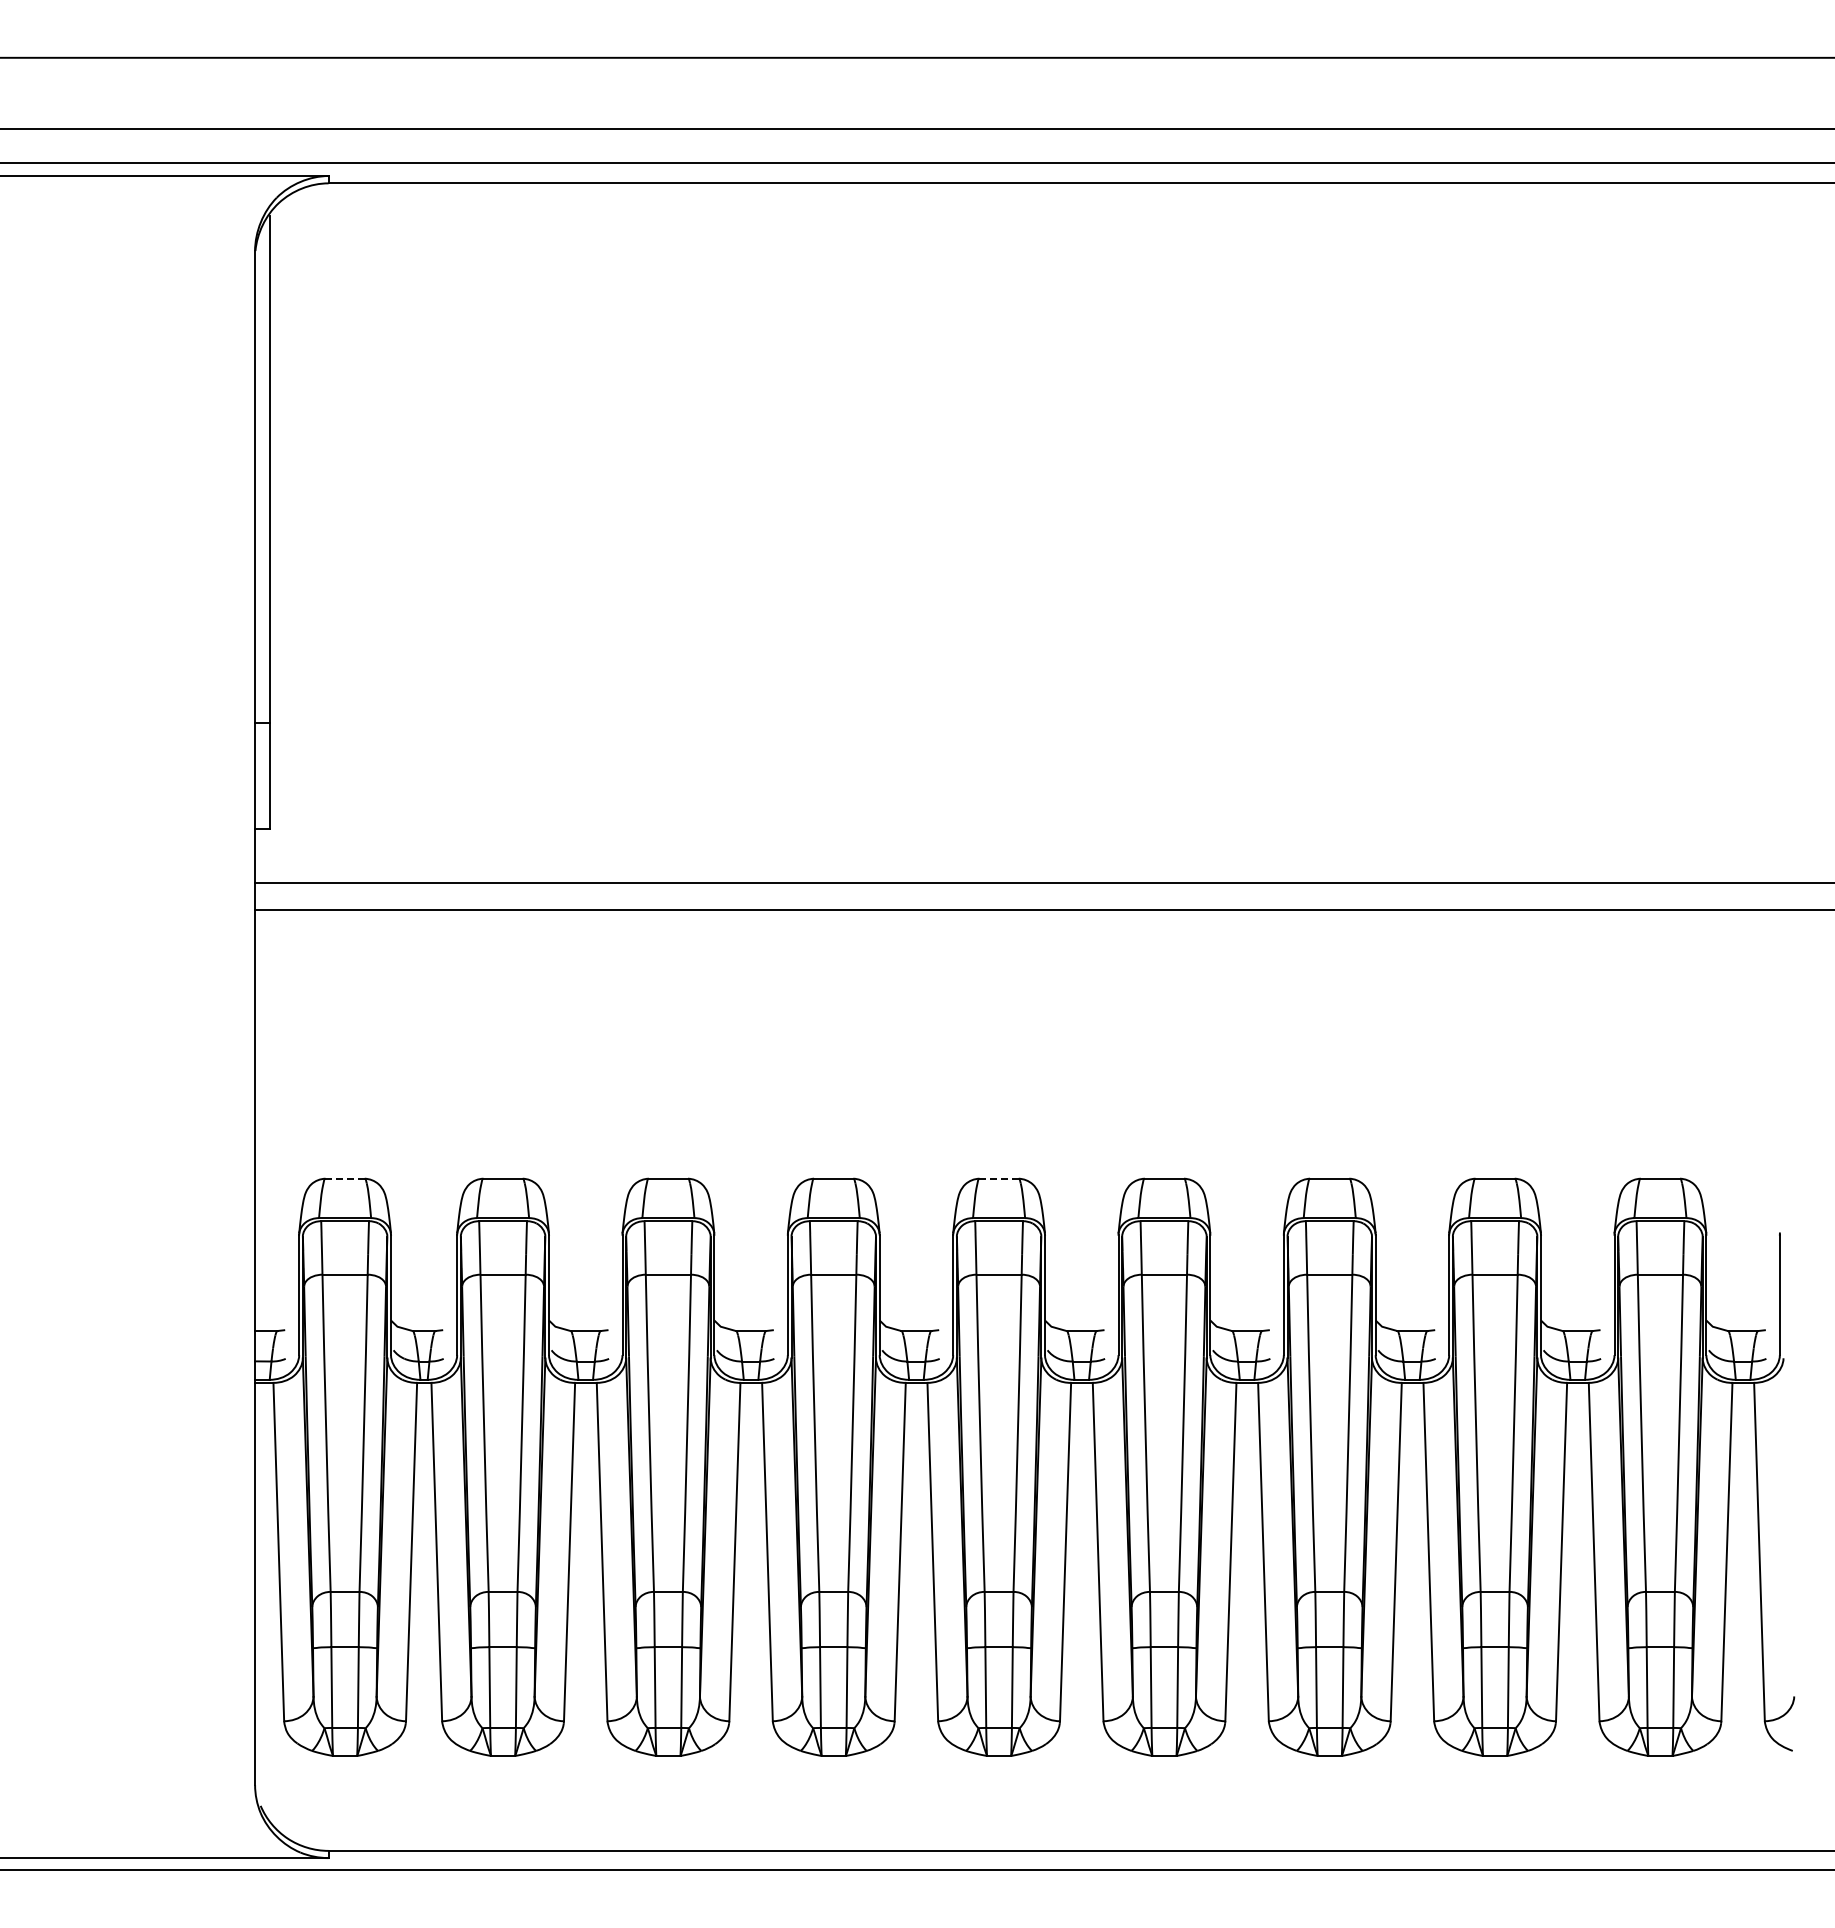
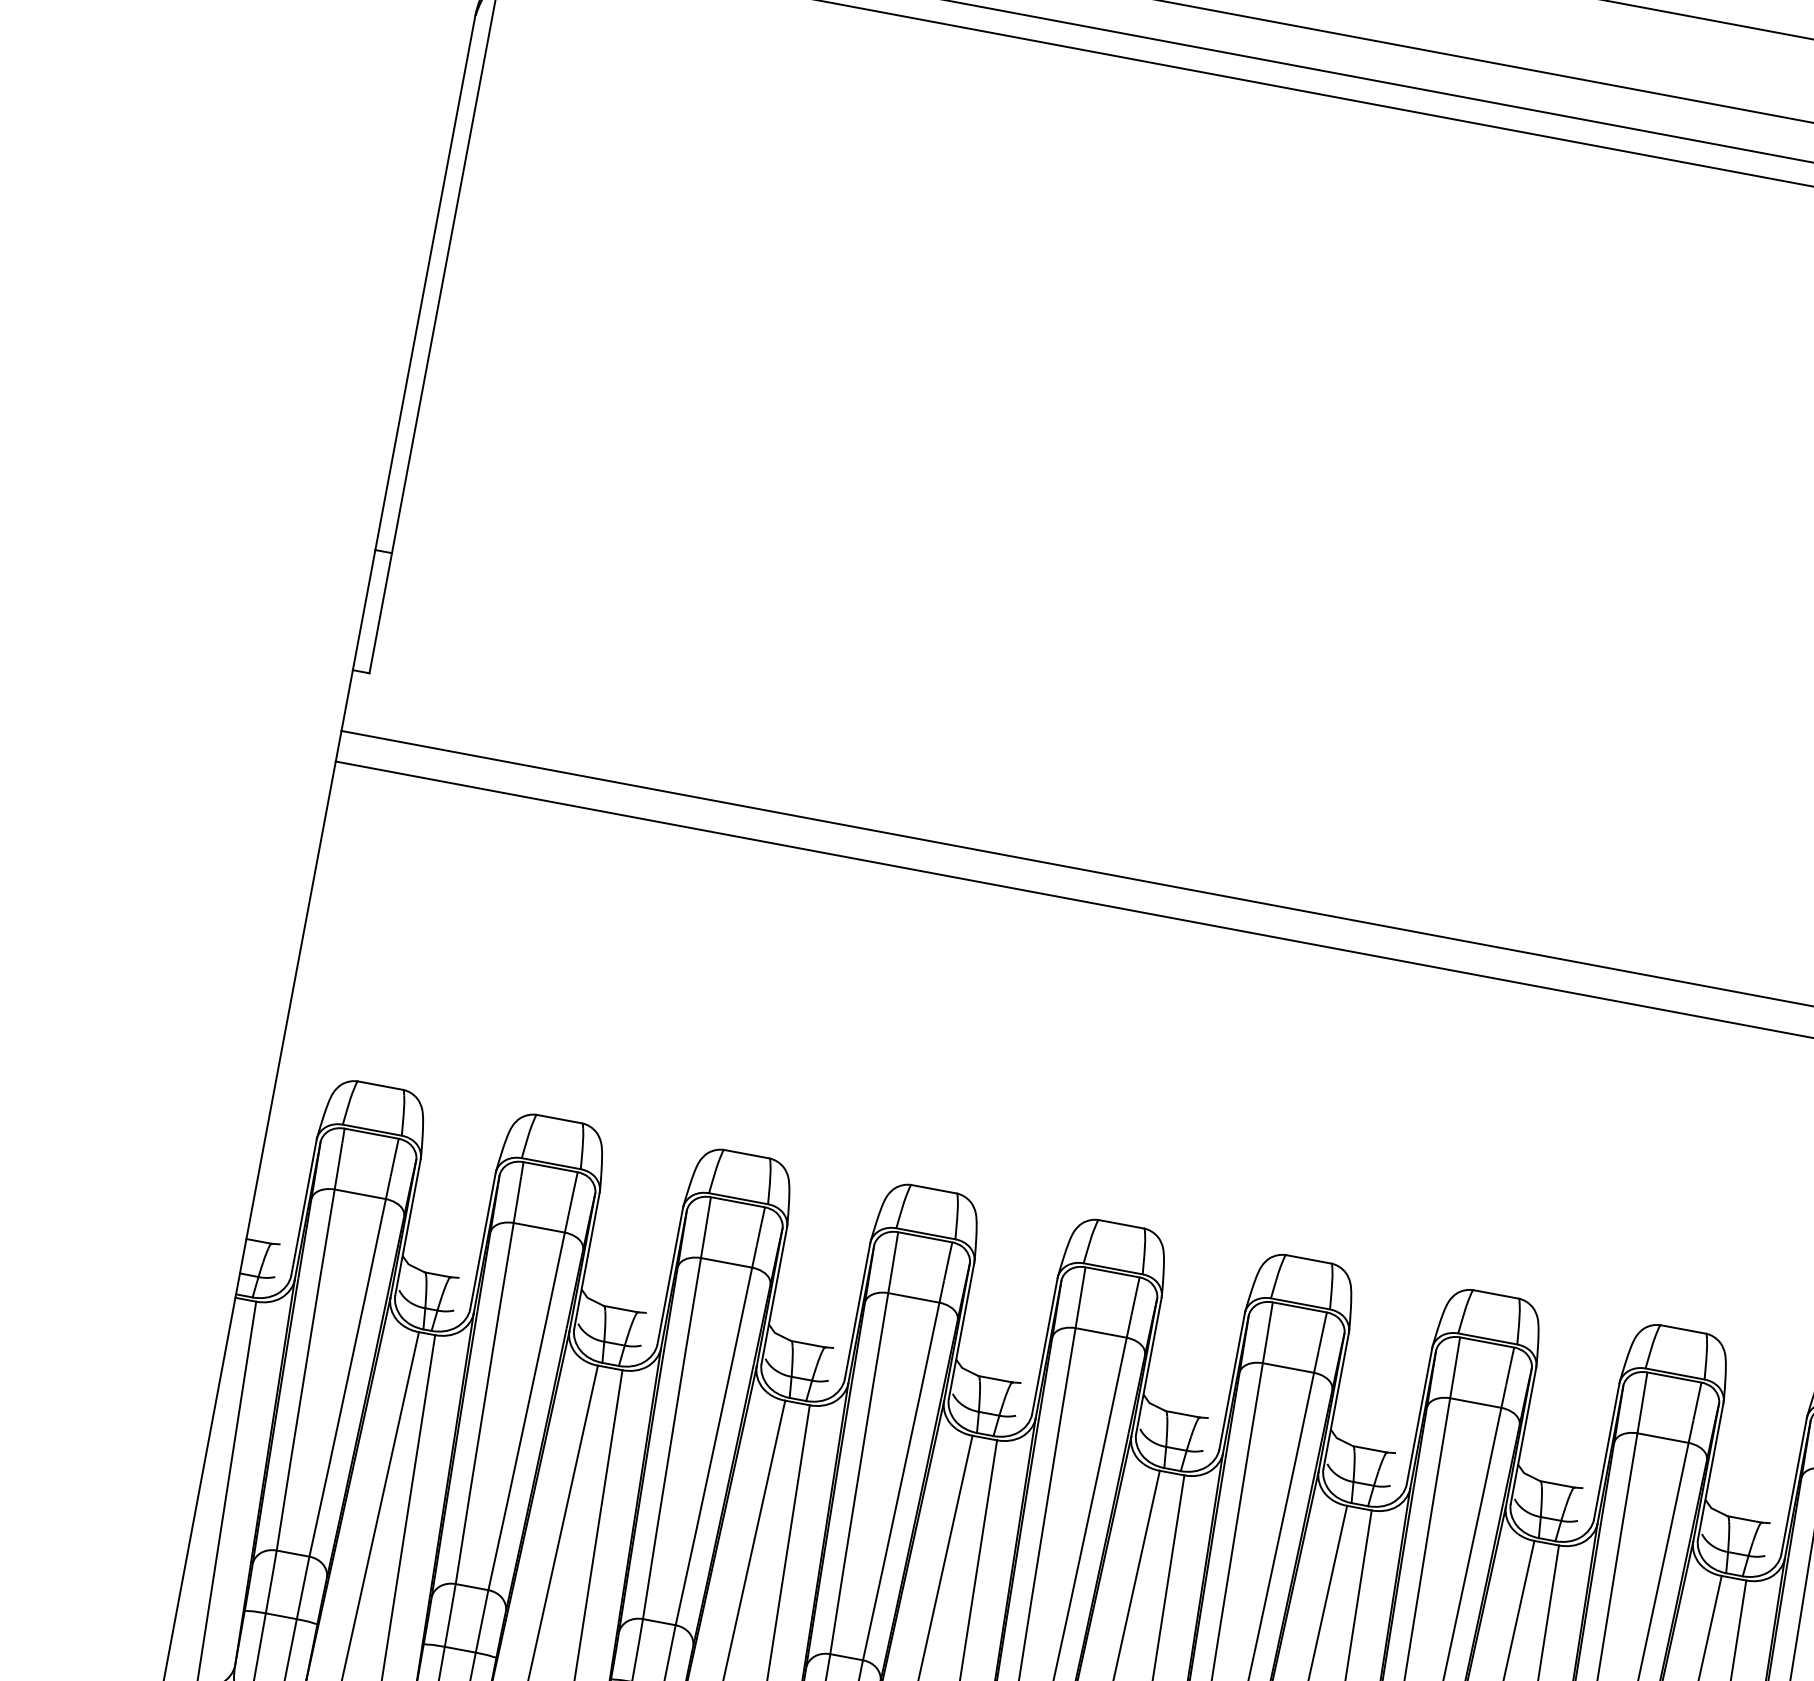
line: (345, 1178) -> (381, 1085), dashed -> solid
line: (999, 1178) -> (1122, 1224), dashed -> solid

